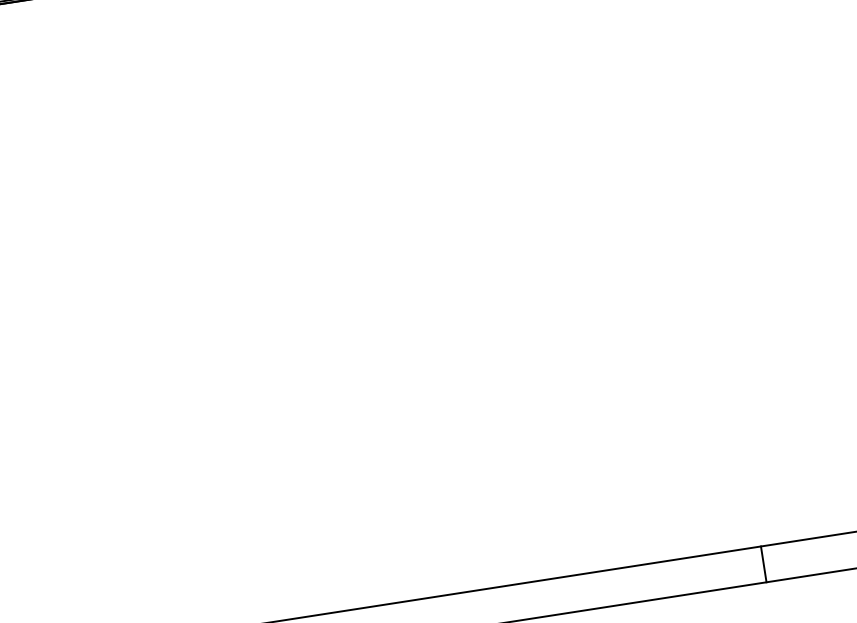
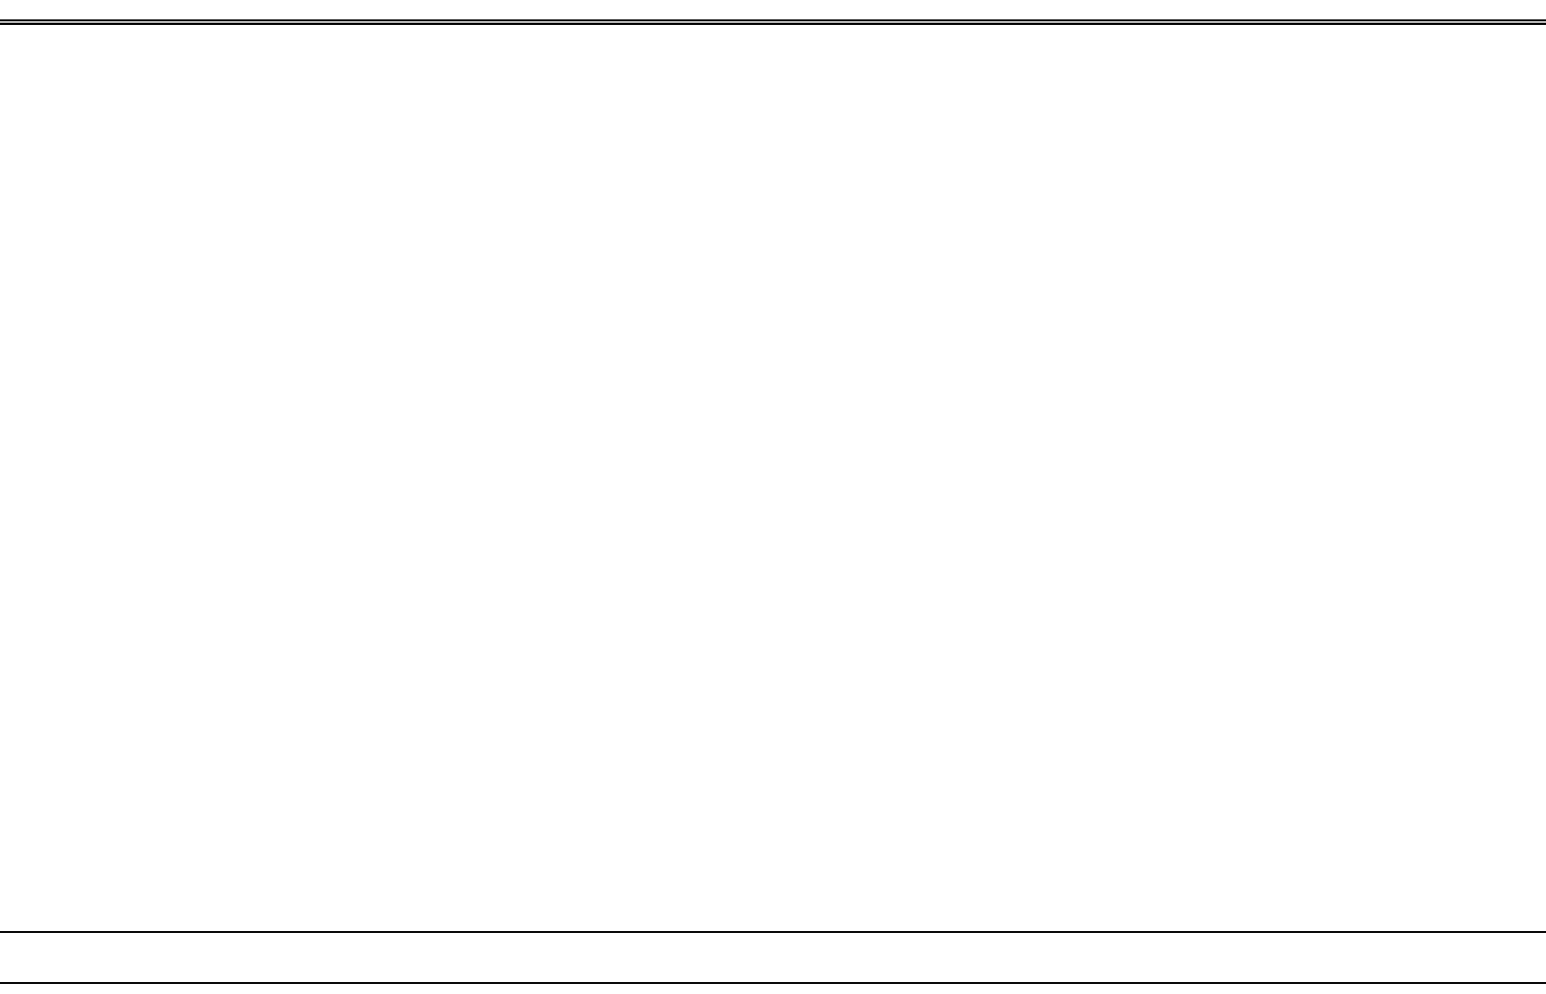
line: (763, 564) -> (1038, 957), removed

